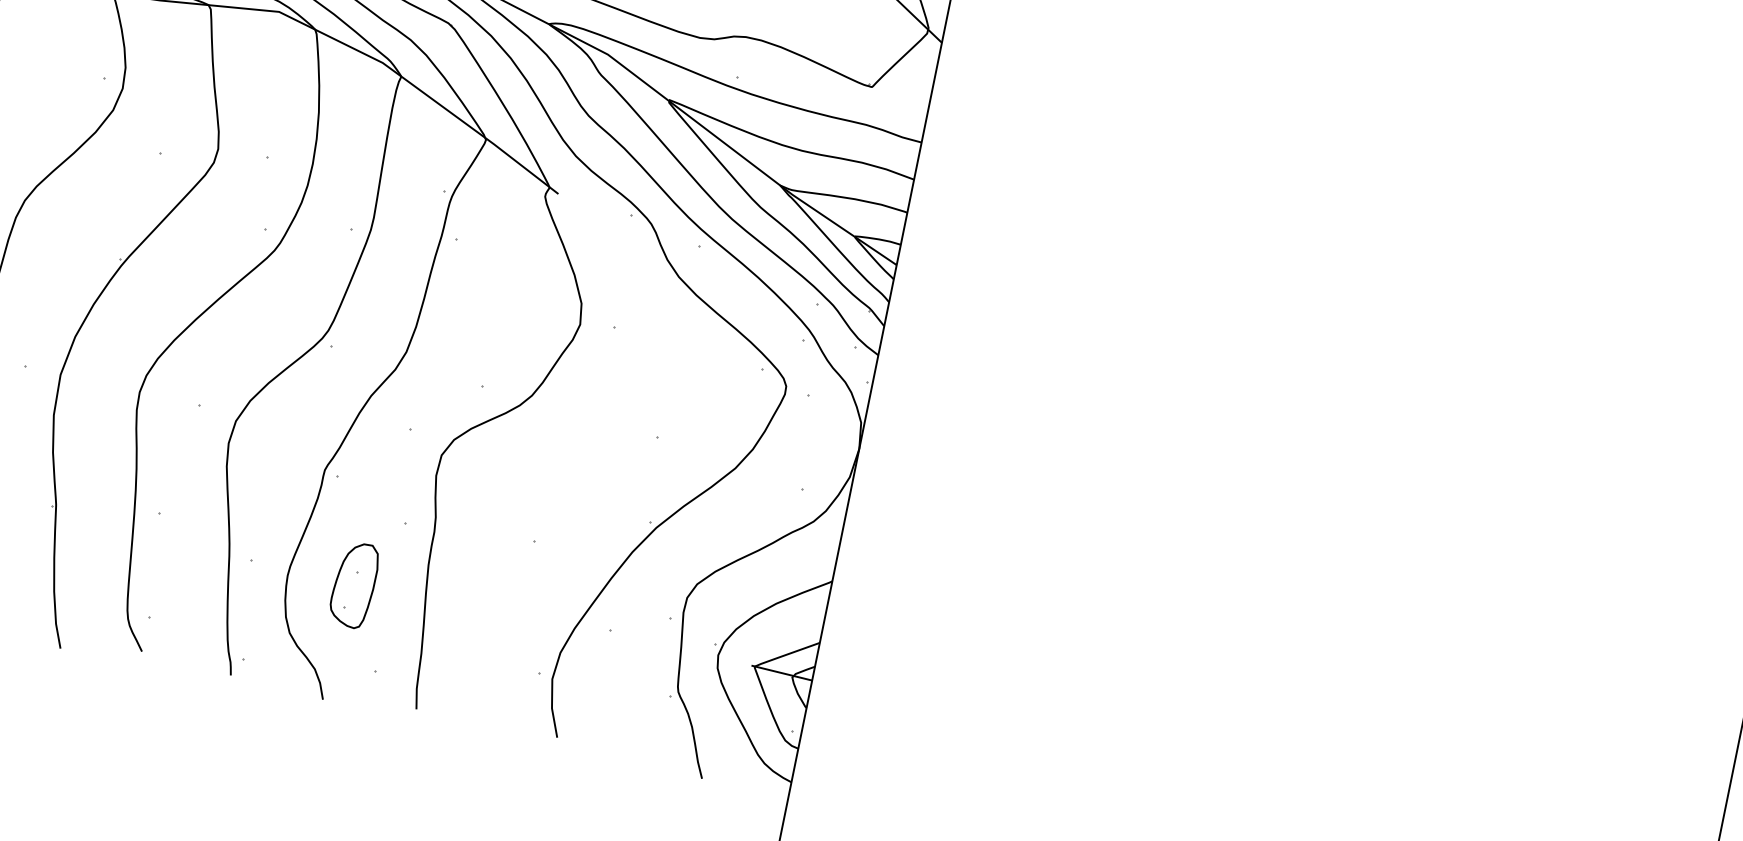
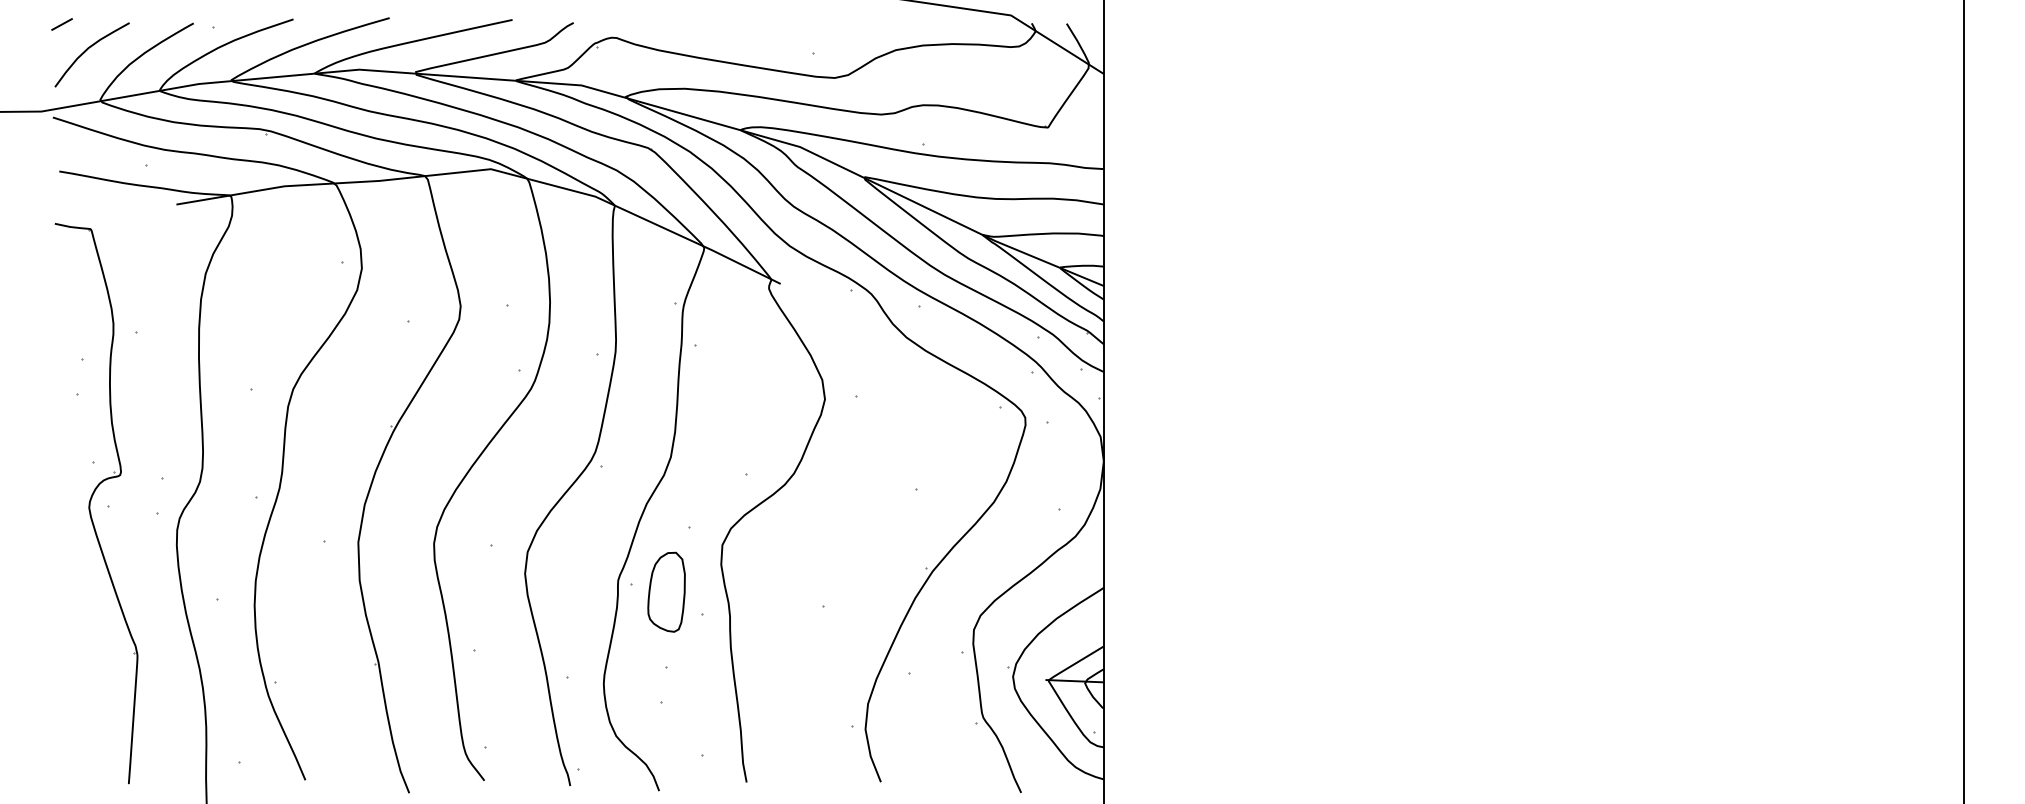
part: (354, 584) -> (666, 591), moved

